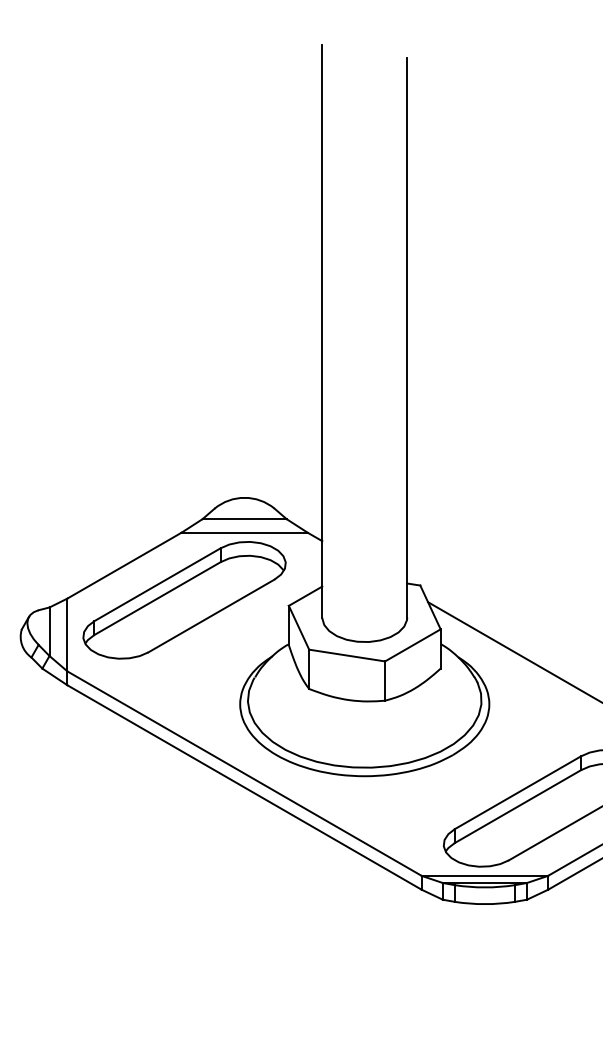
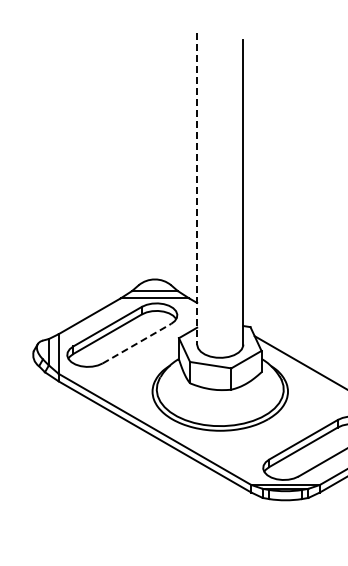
line: (322, 330) -> (197, 188), solid -> dashed
line: (212, 615) -> (137, 343), solid -> dashed

